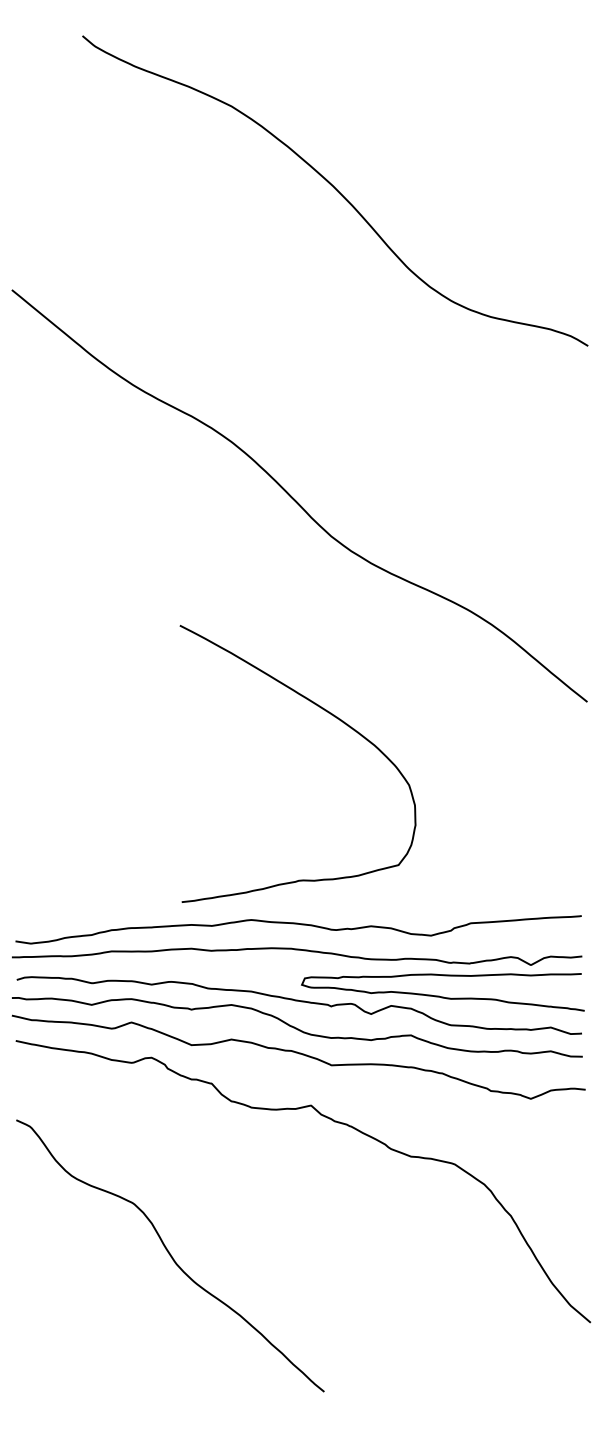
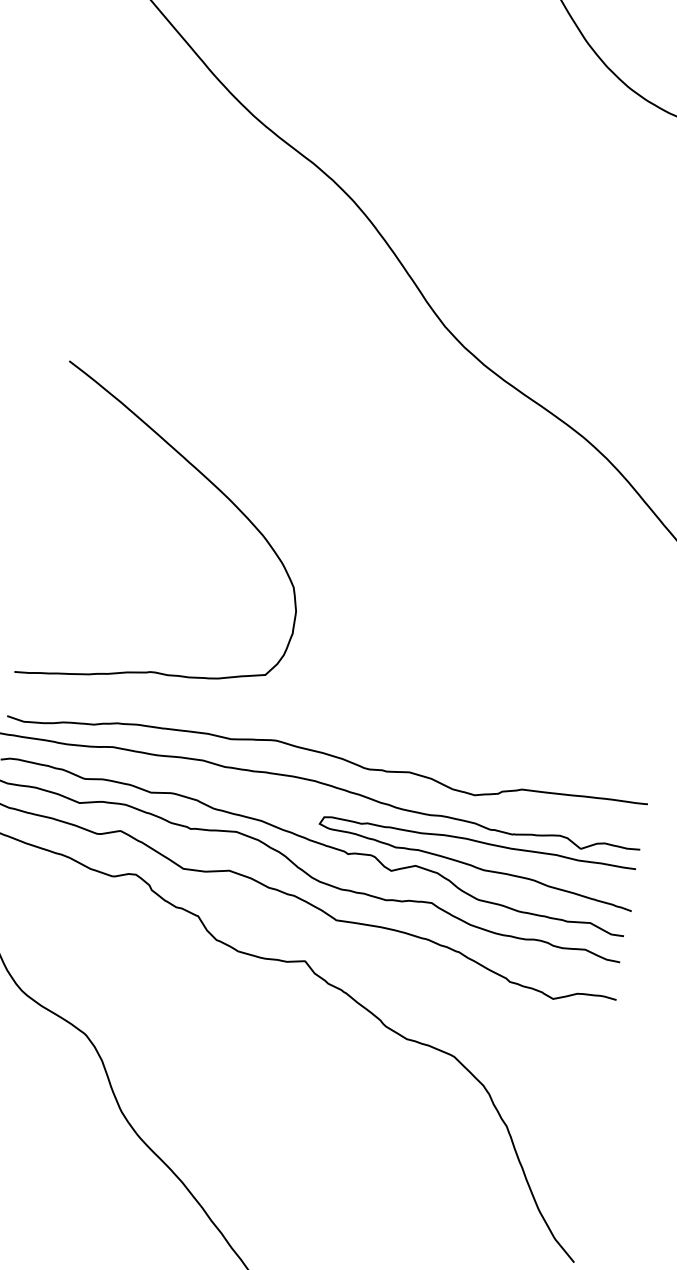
curve: (331, 715) -> (220, 493), moved

